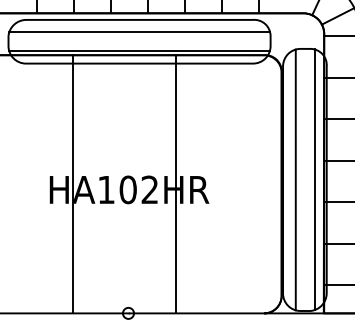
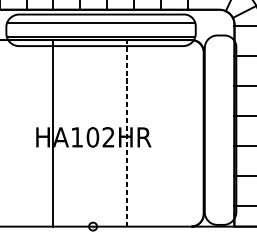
line: (295, 179) -> (213, 129), removed
line: (314, 179) -> (227, 129), removed
line: (175, 183) -> (127, 132), solid -> dashed

